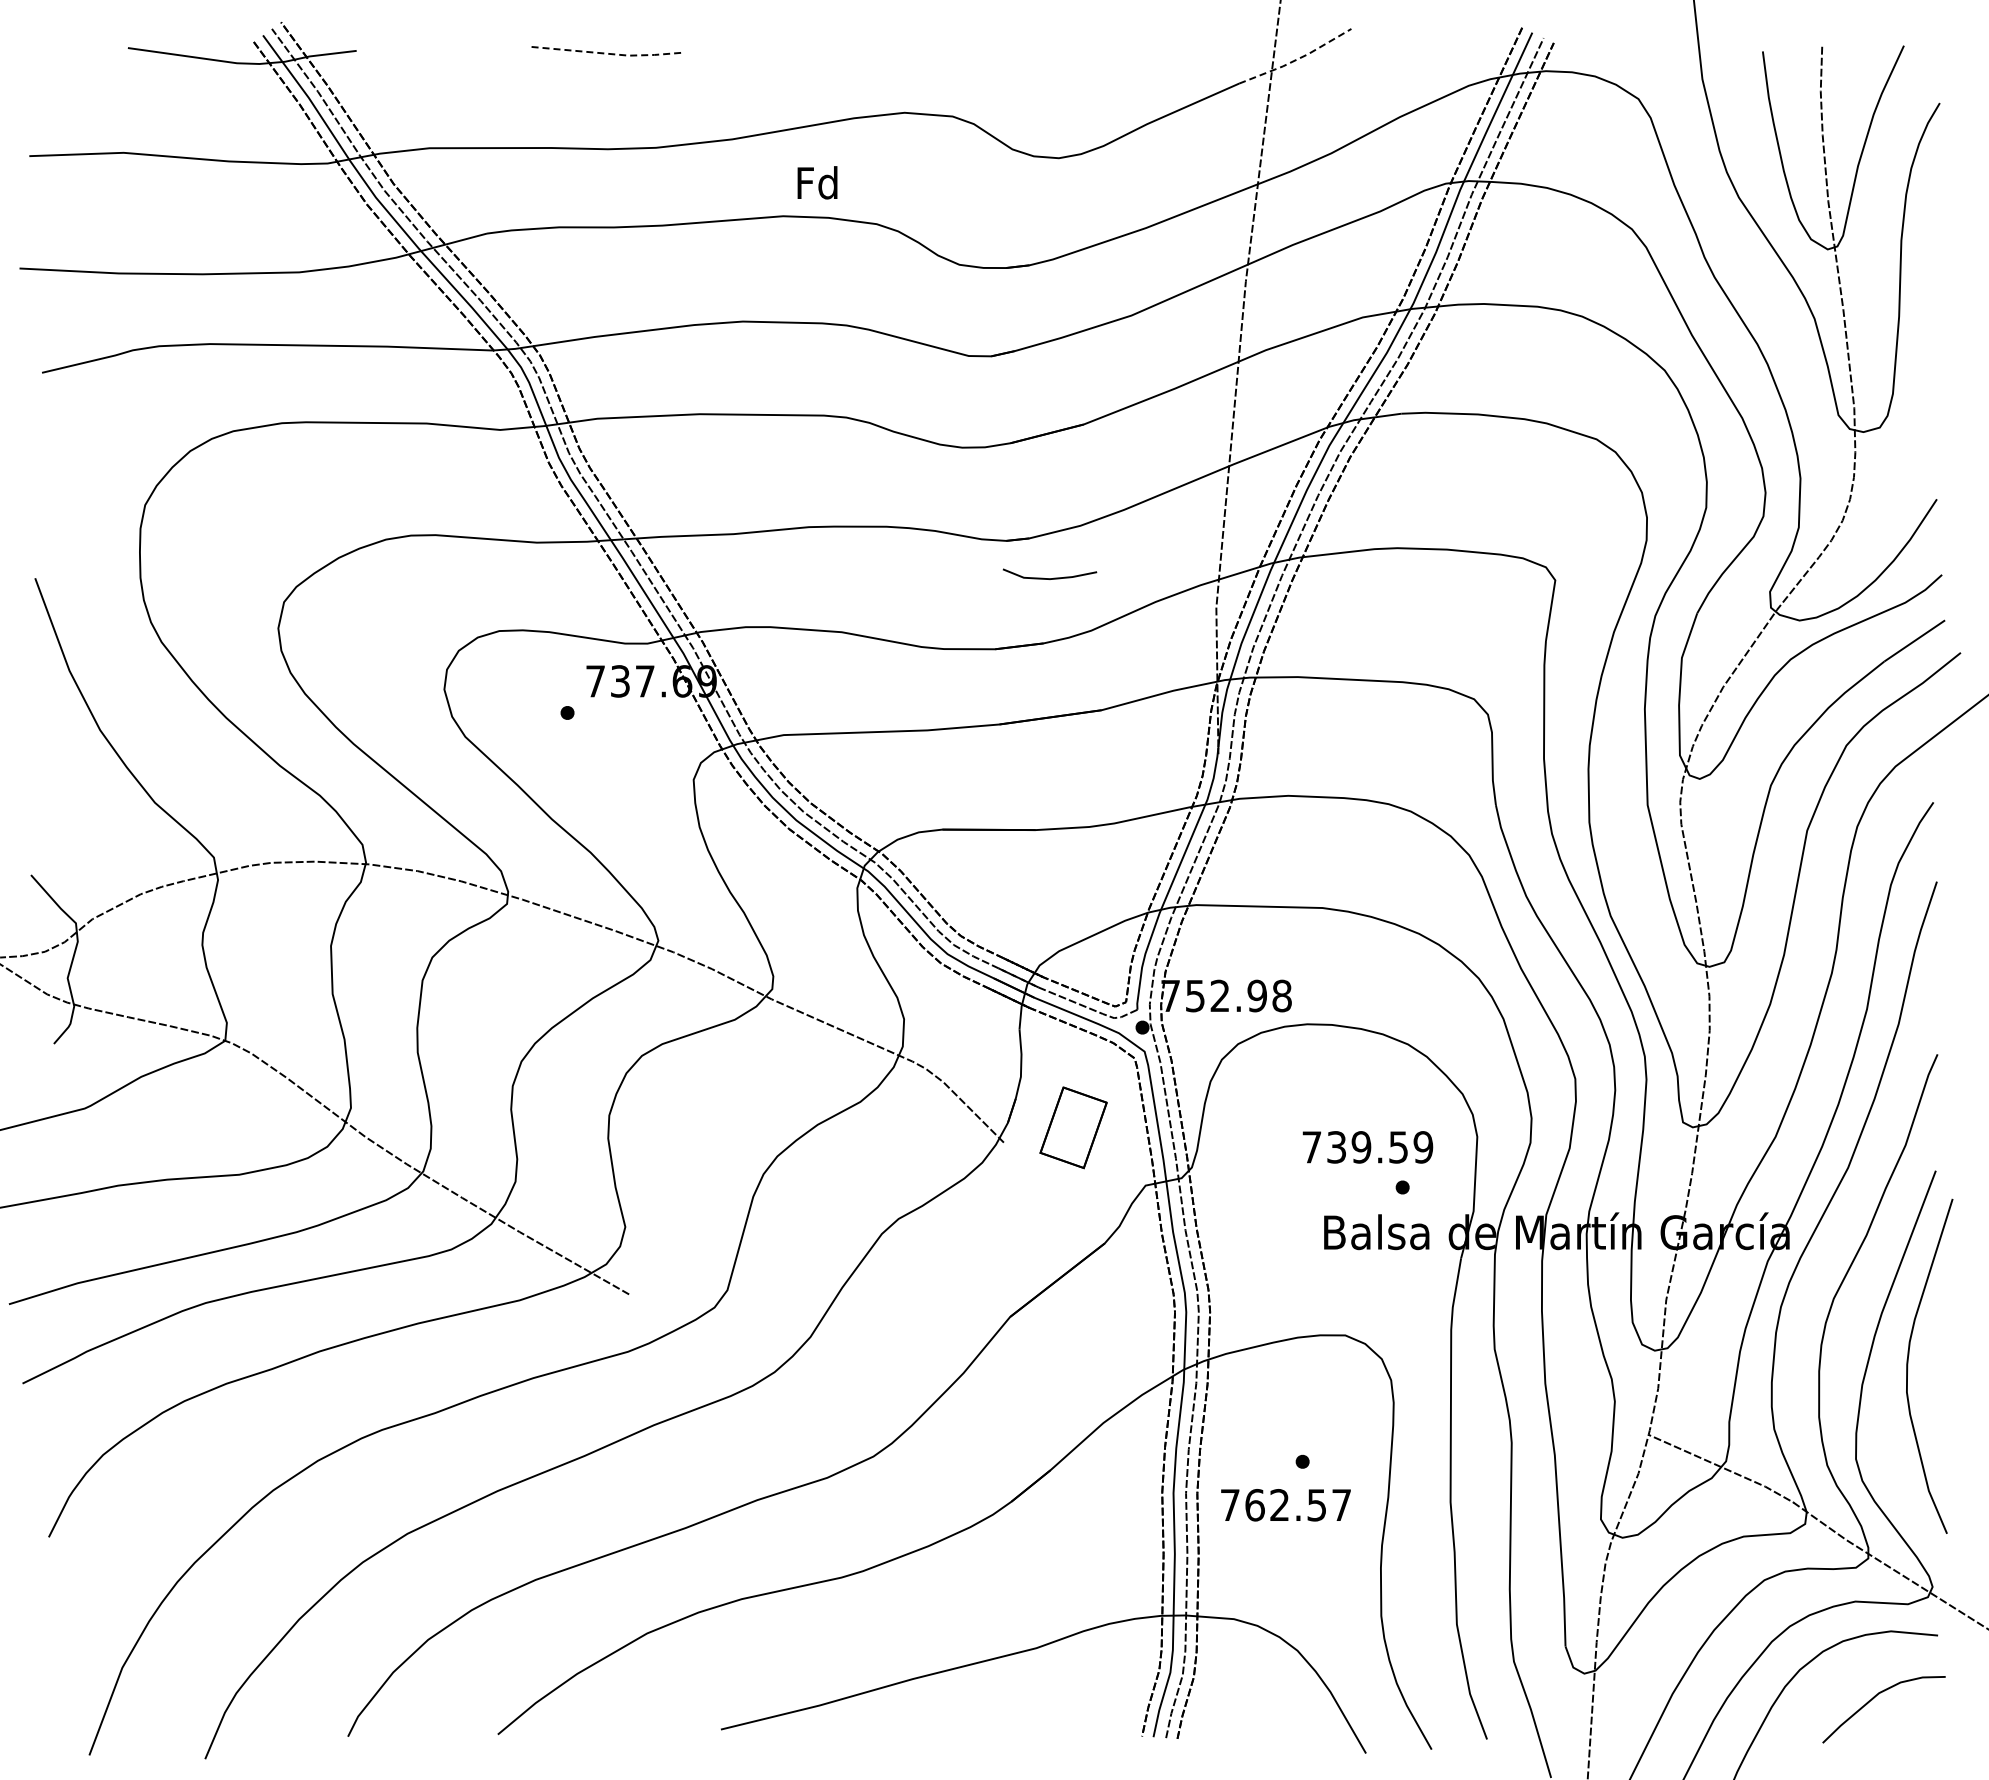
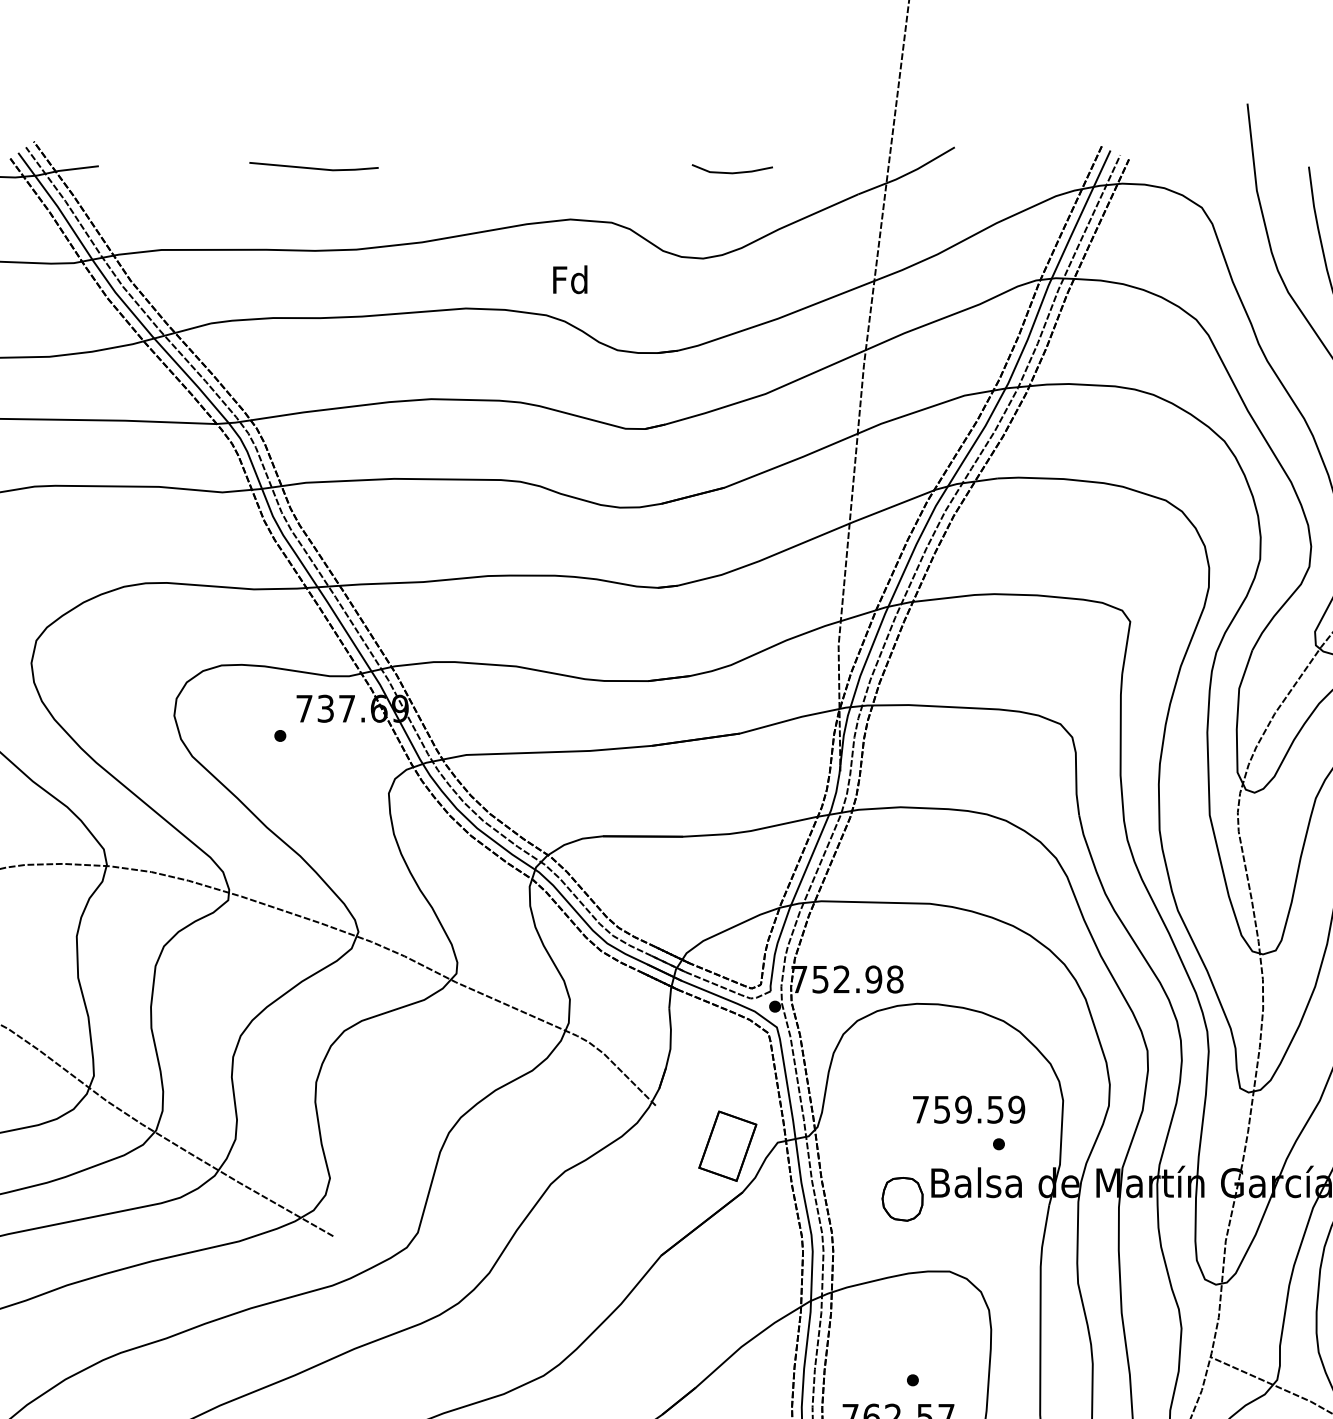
line: (607, 53) -> (314, 168), dashed -> solid
line: (1296, 59) -> (907, 173), dashed -> solid
text: (817, 182) -> (570, 279), moved
line: (1049, 578) -> (732, 172), moved
part: (1073, 1127) -> (727, 1145), moved
text: (1336, 1147) -> (942, 1109), 739.59 -> 759.59
part: (1290, 1251) -> (902, 1199), added

